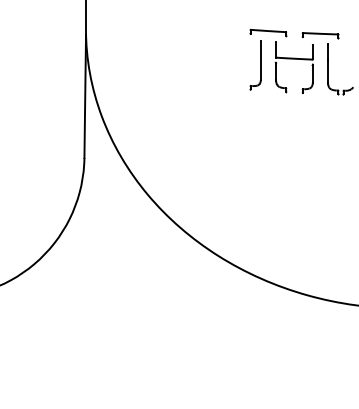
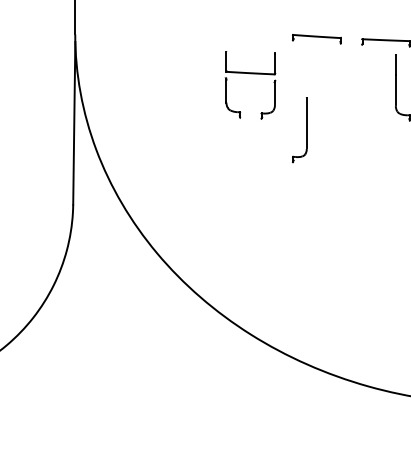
part: (293, 59) -> (249, 74), moved
part: (255, 65) -> (299, 129), moved

